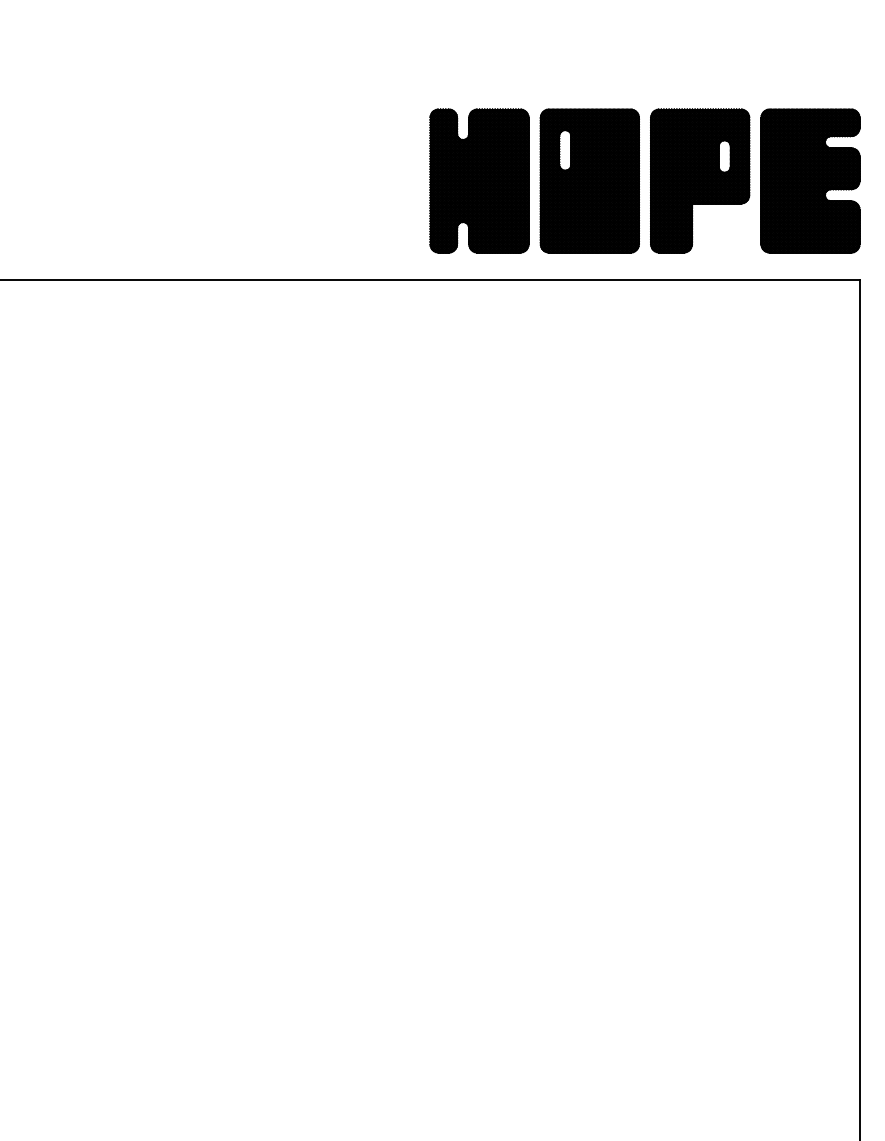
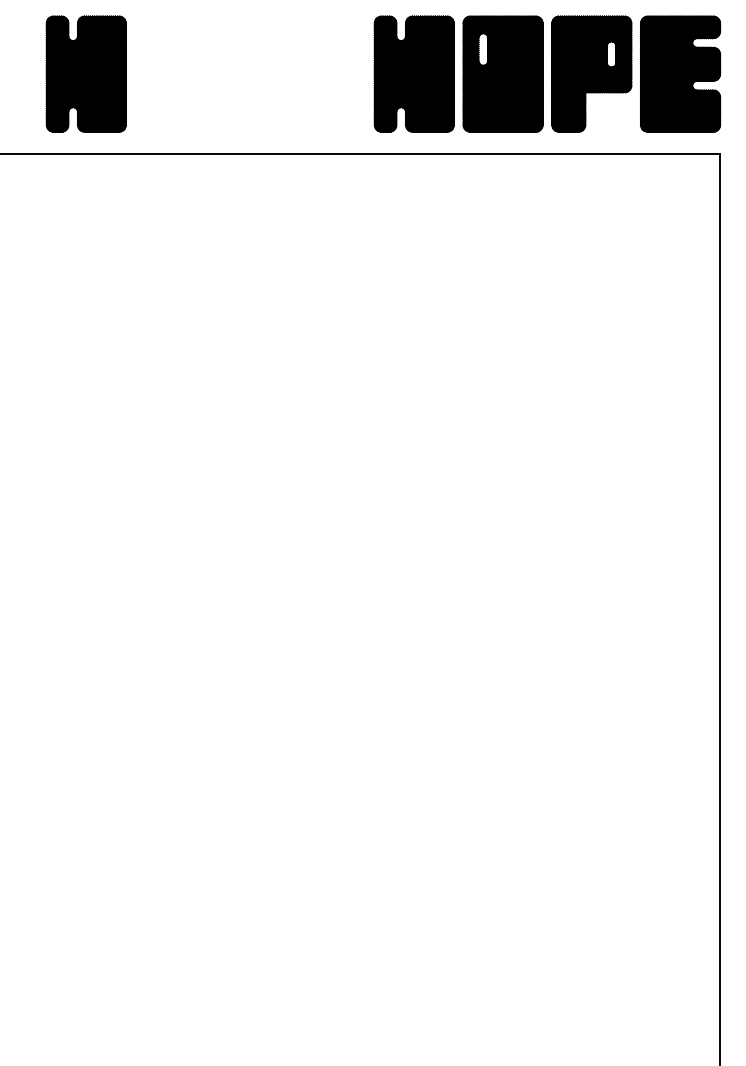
part: (70, 180) -> (85, 73), added

